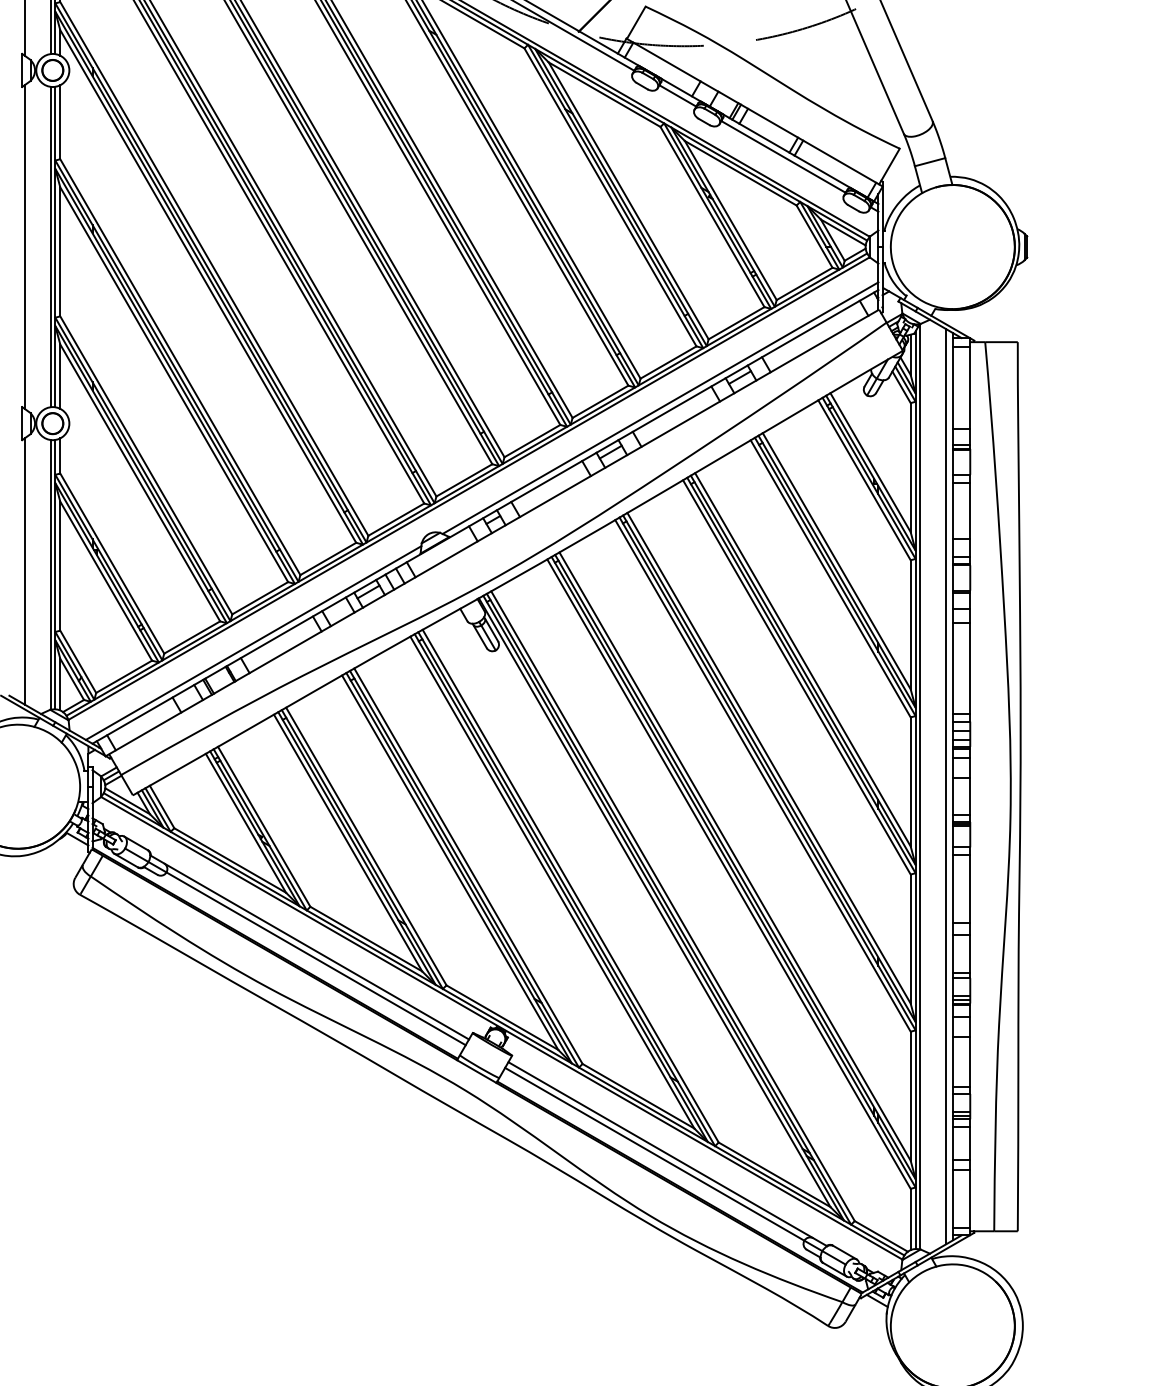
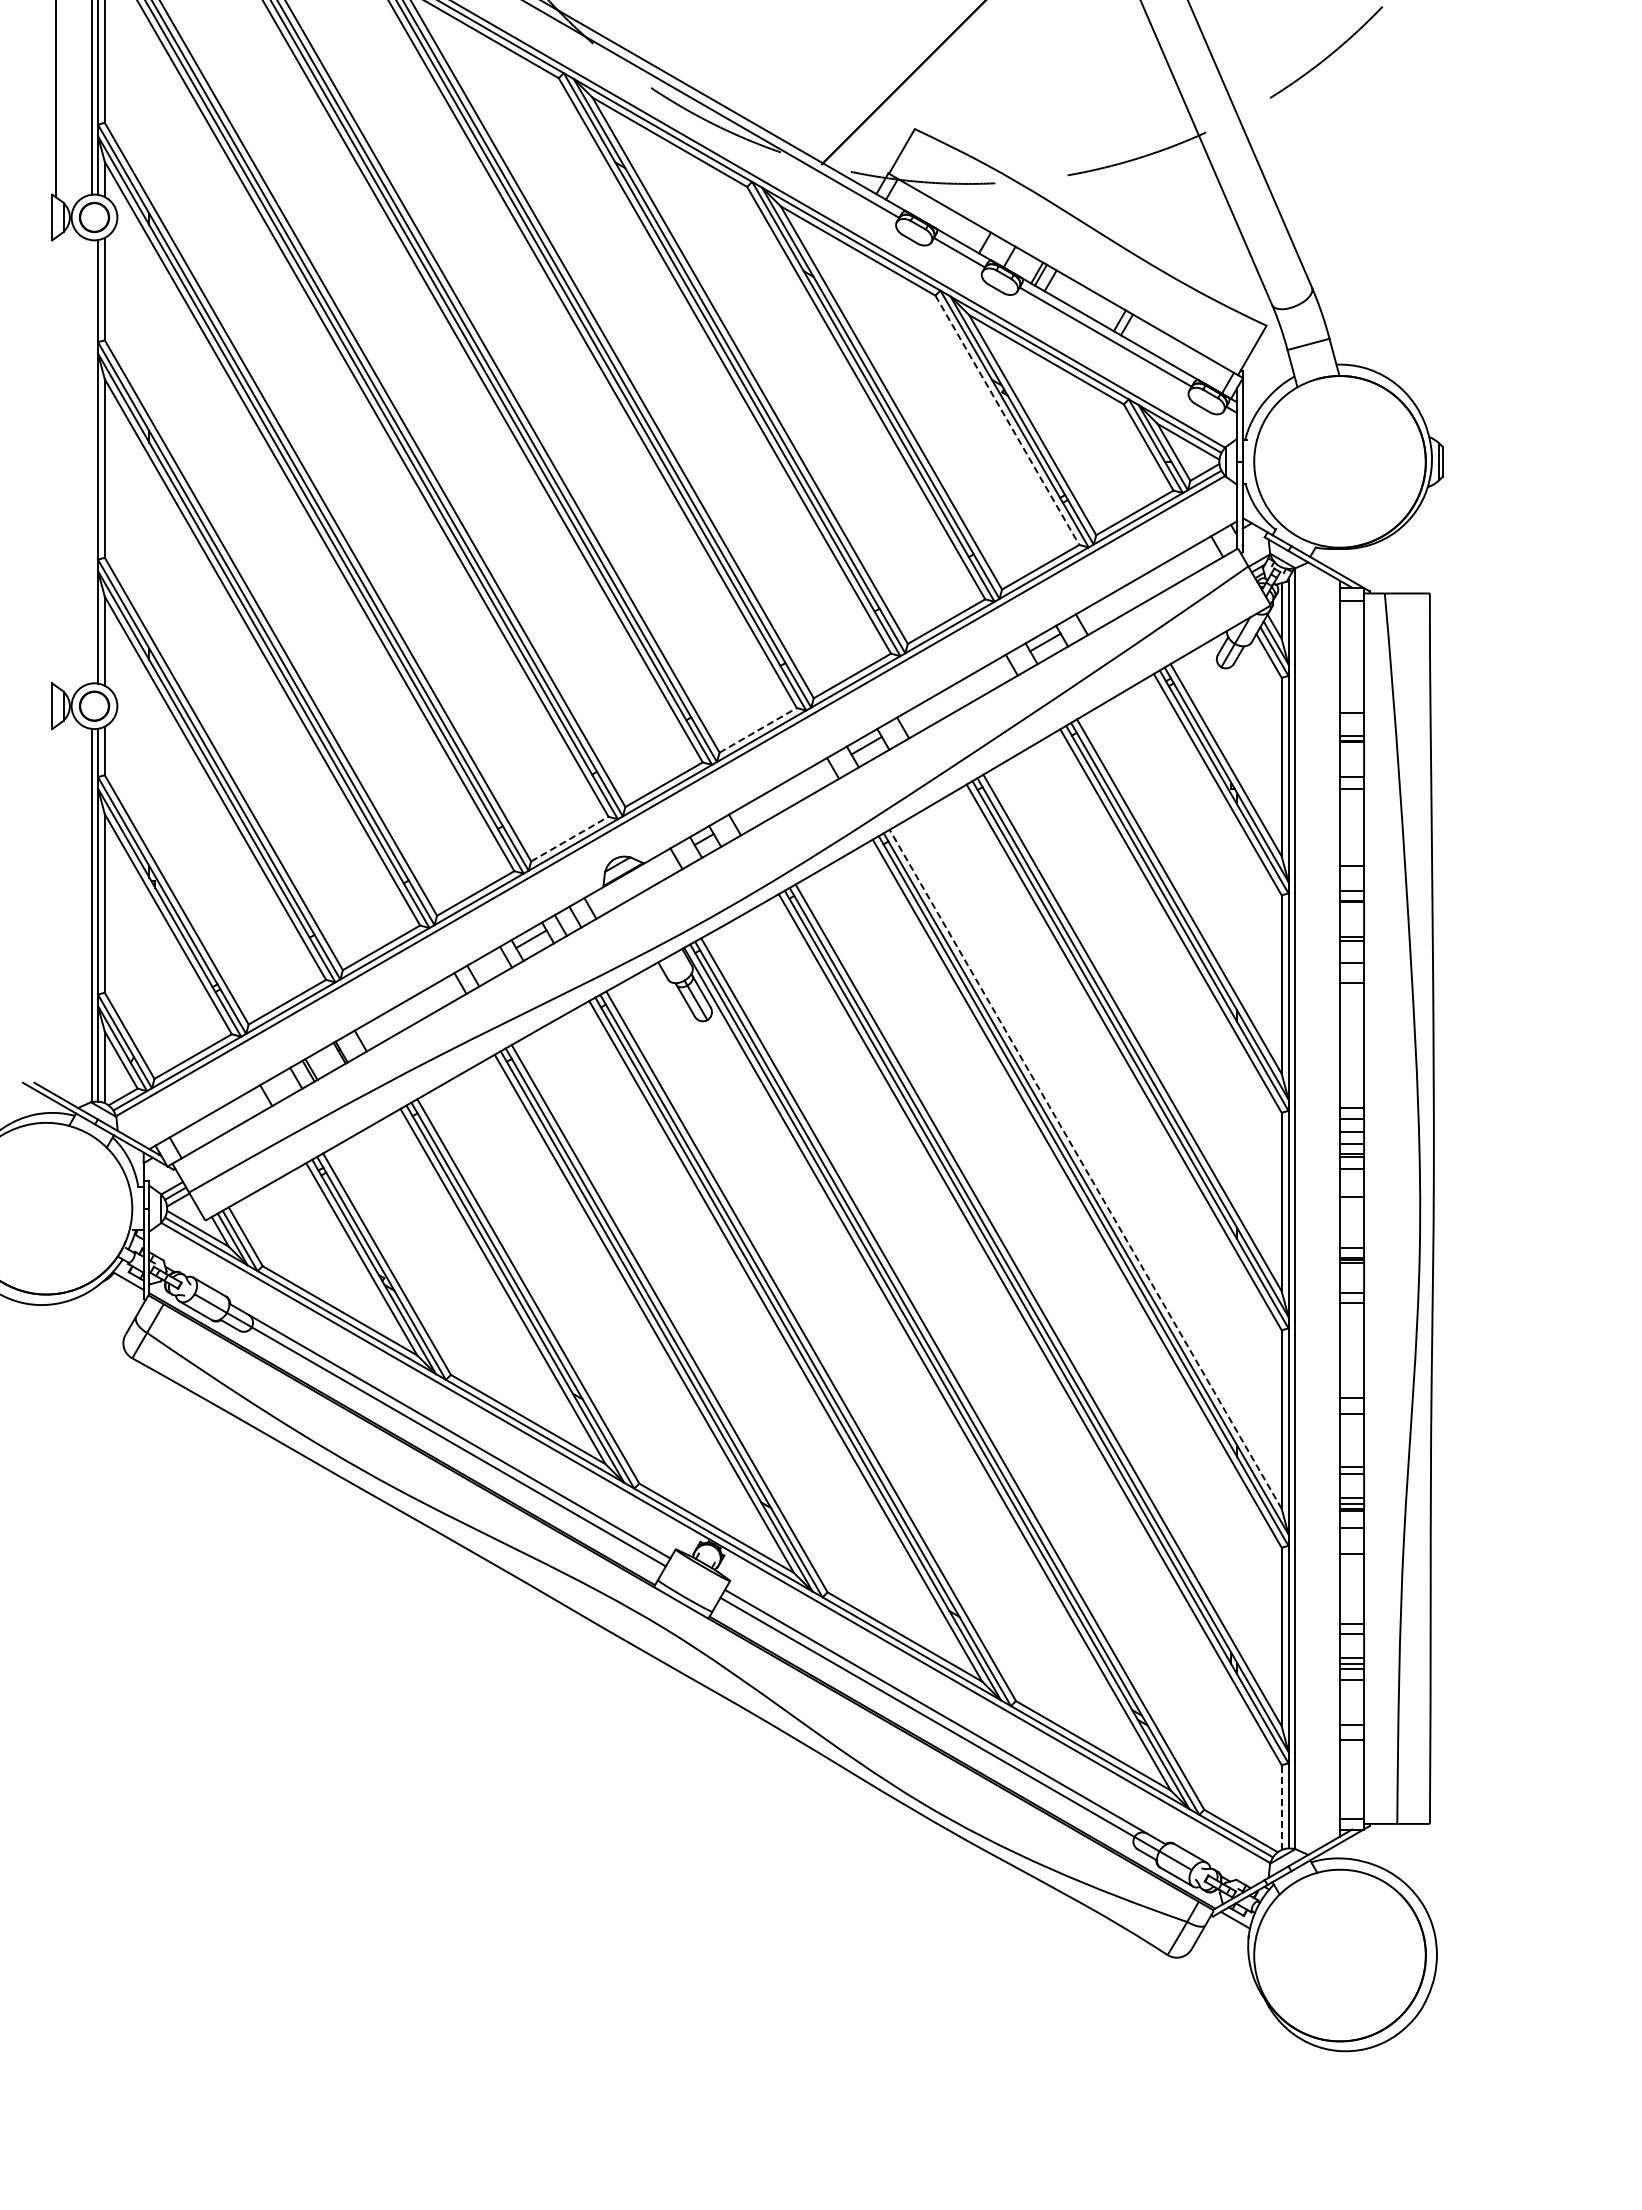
line: (712, 217) -> (1007, 420), solid -> dashed
line: (24, 246) -> (55, 461), removed
line: (50, 246) -> (91, 461), removed
line: (660, 407) -> (935, 684), removed
line: (532, 441) -> (758, 730), solid -> dashed
line: (396, 519) -> (569, 839), solid -> dashed
line: (24, 571) -> (55, 910), removed
line: (253, 642) -> (372, 1009), removed
line: (768, 757) -> (1085, 1168), solid -> dashed
line: (945, 786) -> (1330, 1208), removed
line: (910, 1219) -> (1281, 1807), solid -> dashed

